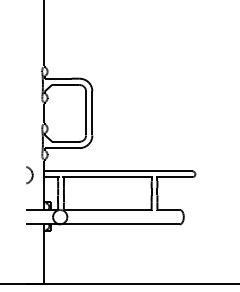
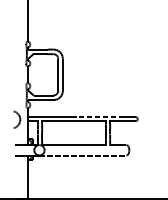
line: (144, 171) -> (100, 117), solid -> dashed
part: (29, 175) -> (17, 120), size x1.4
line: (120, 224) -> (83, 155), solid -> dashed

